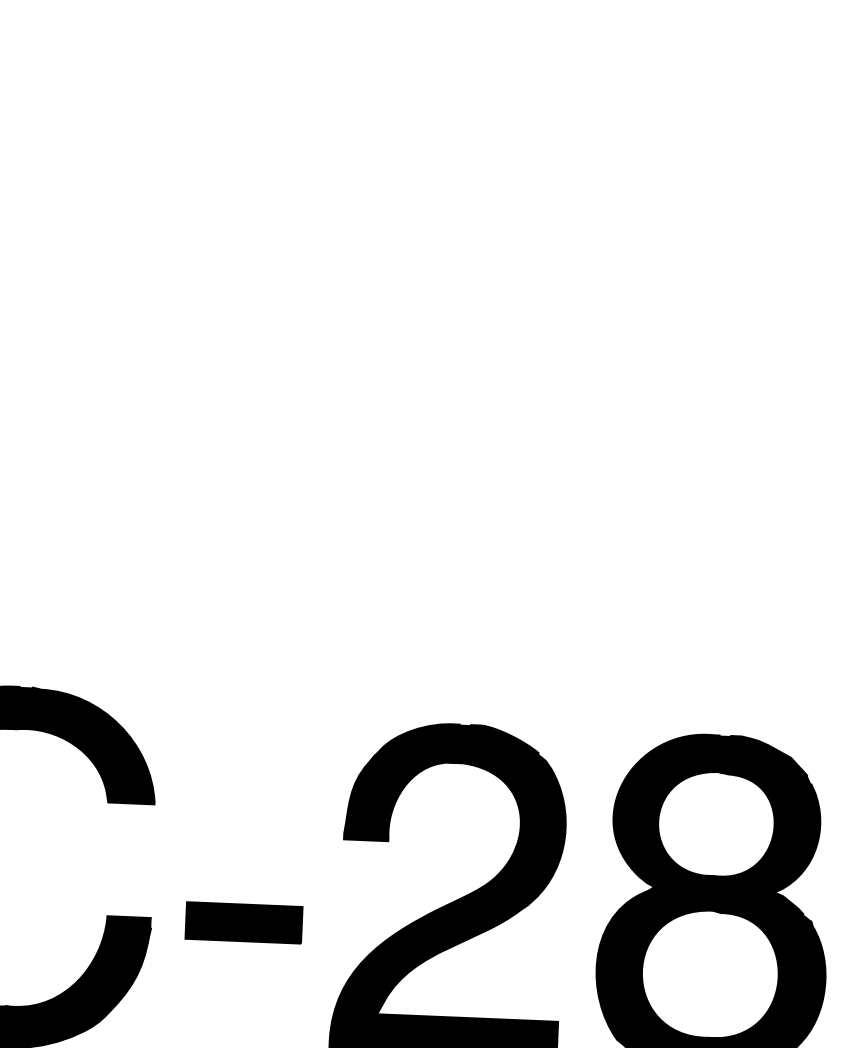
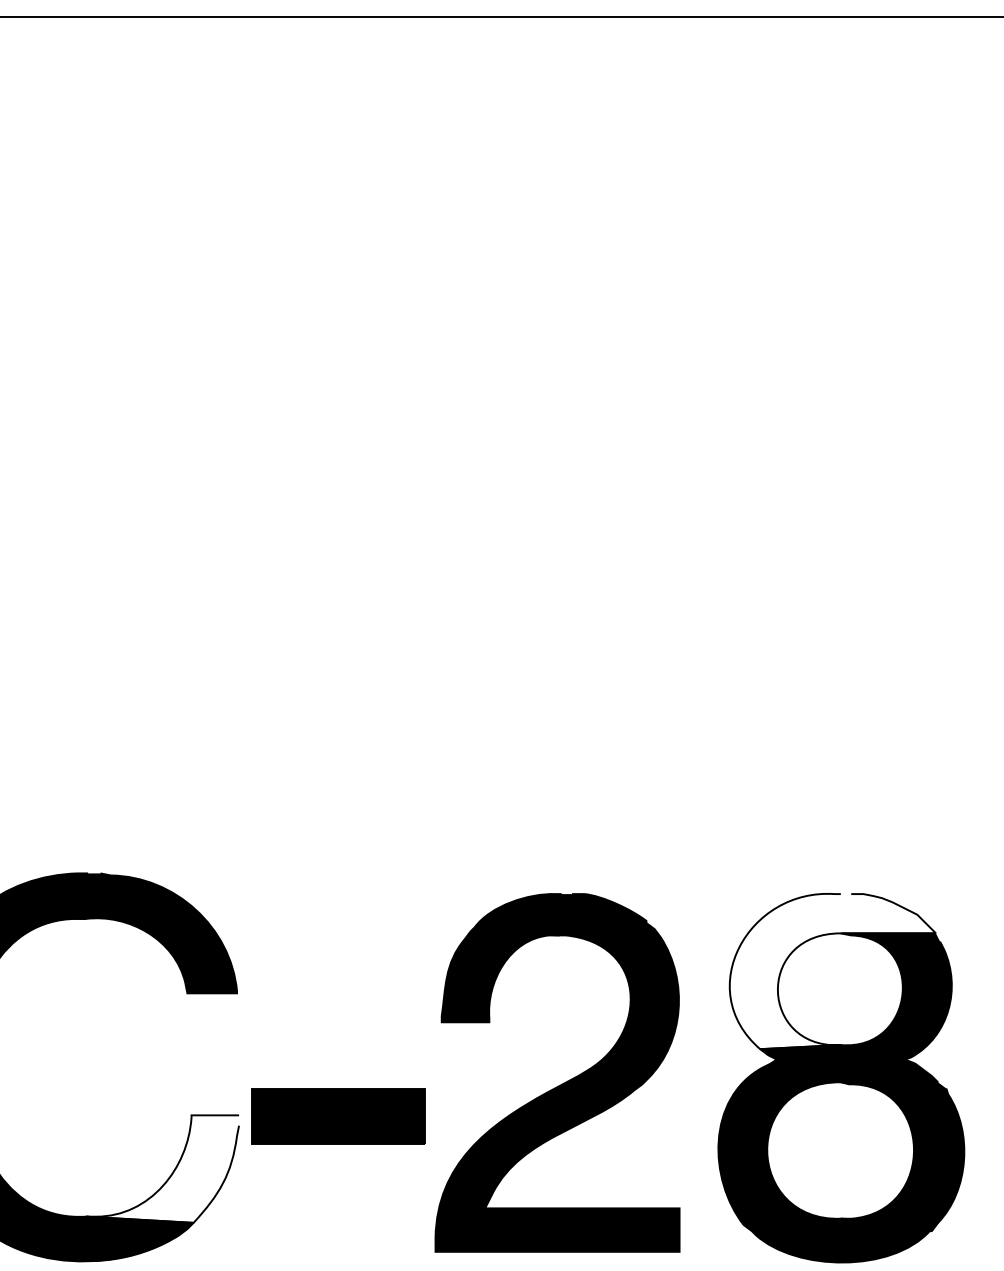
fill: (709, 807) -> (832, 971), removed
part: (243, 922) -> (337, 1116), size x1.4
fill: (78, 964) -> (162, 1168), removed

